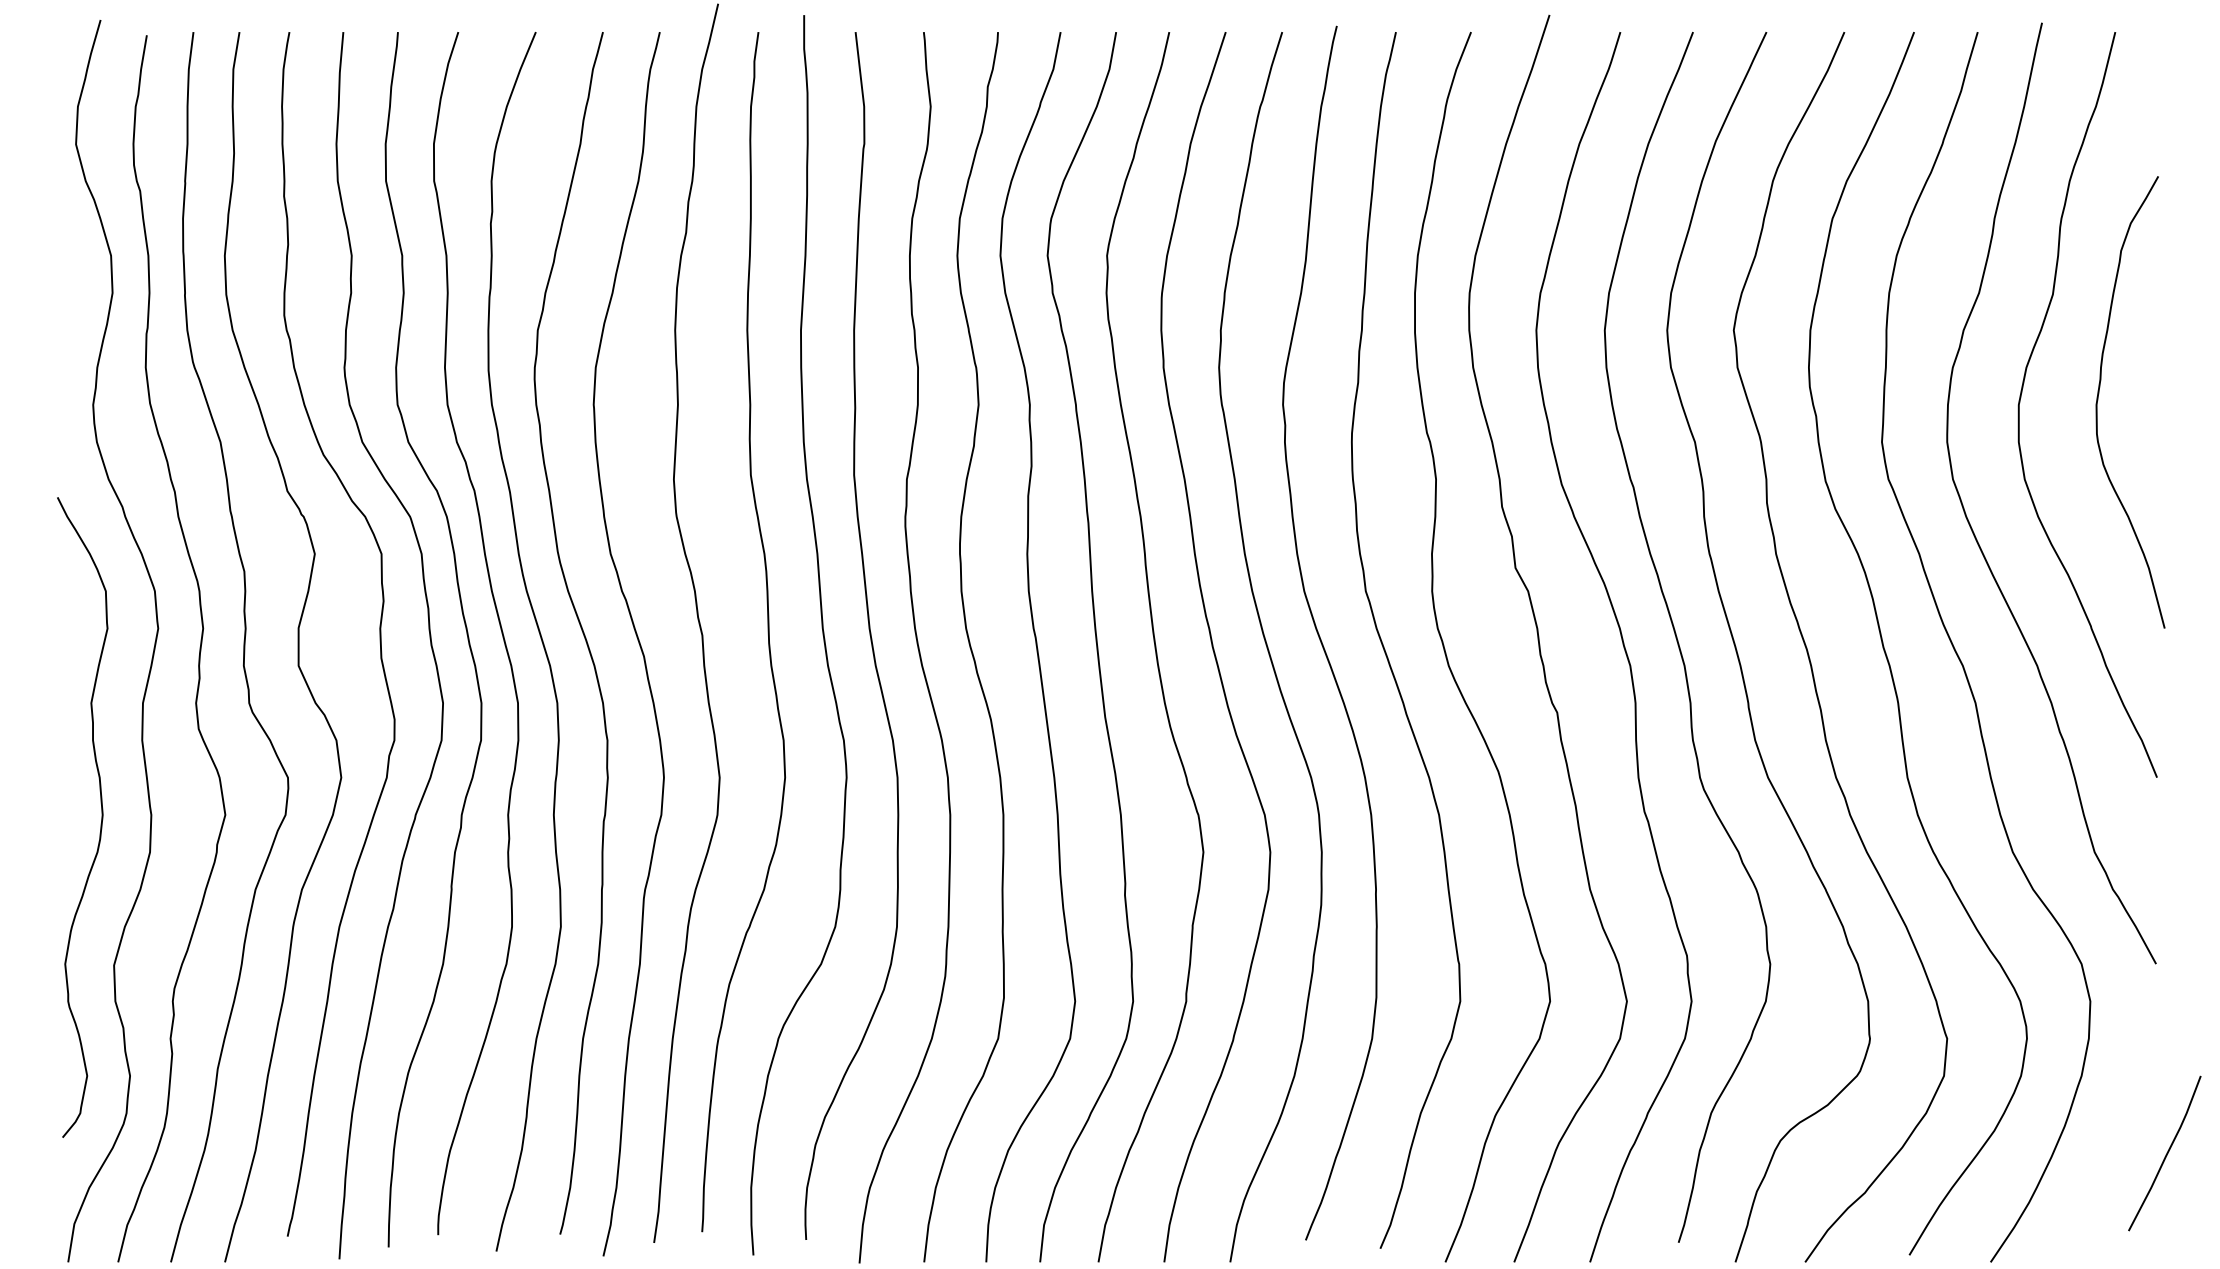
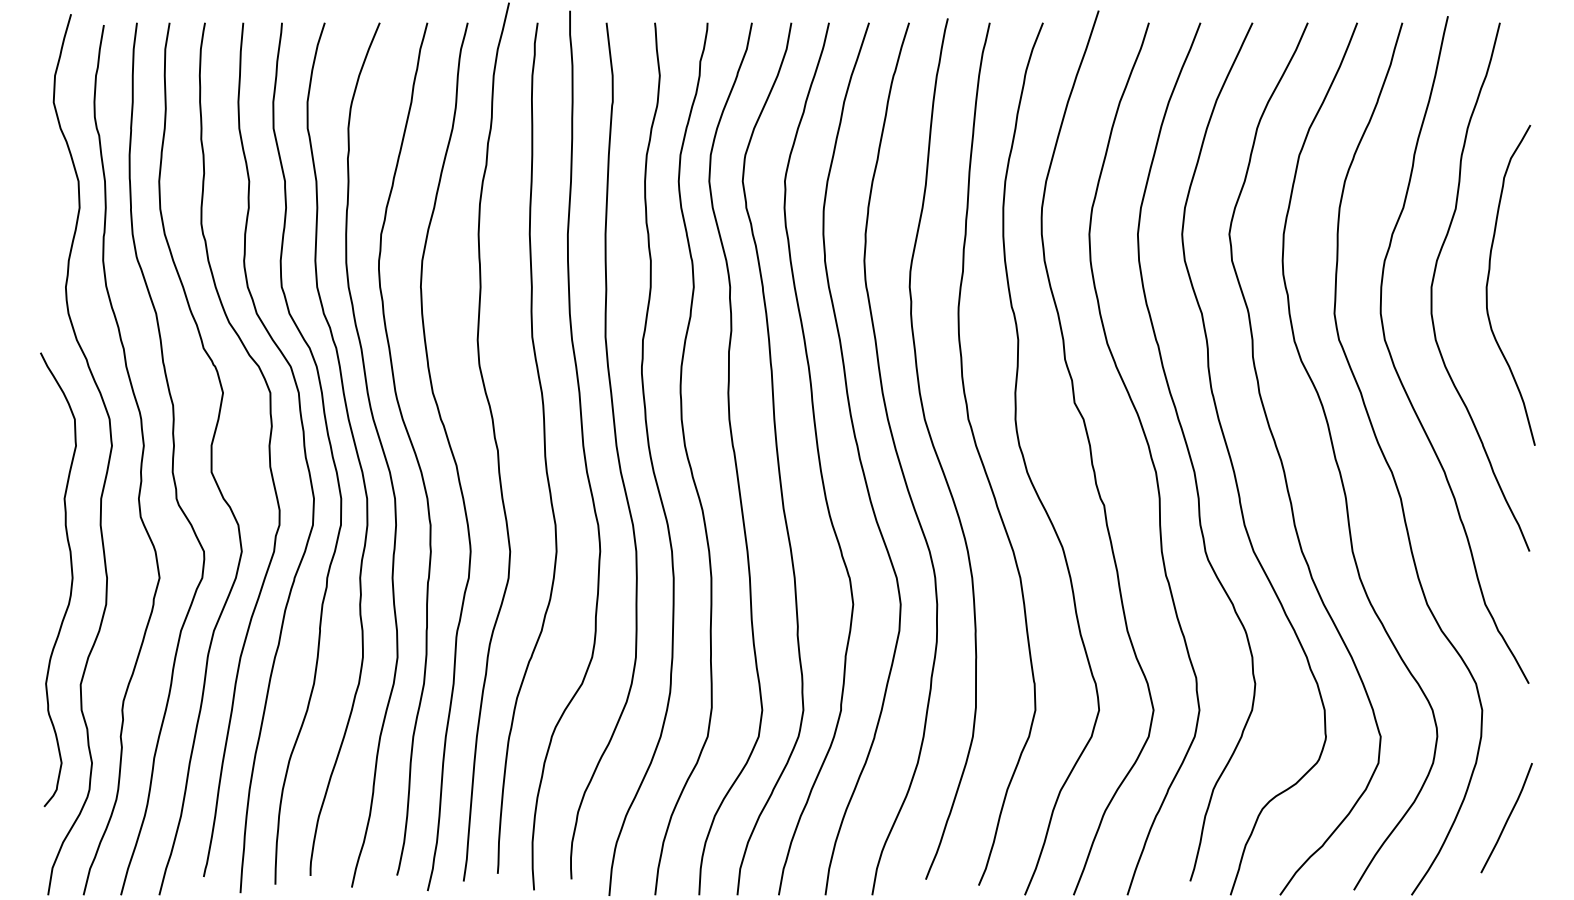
curve: (2165, 1154) -> (1507, 818), moved

